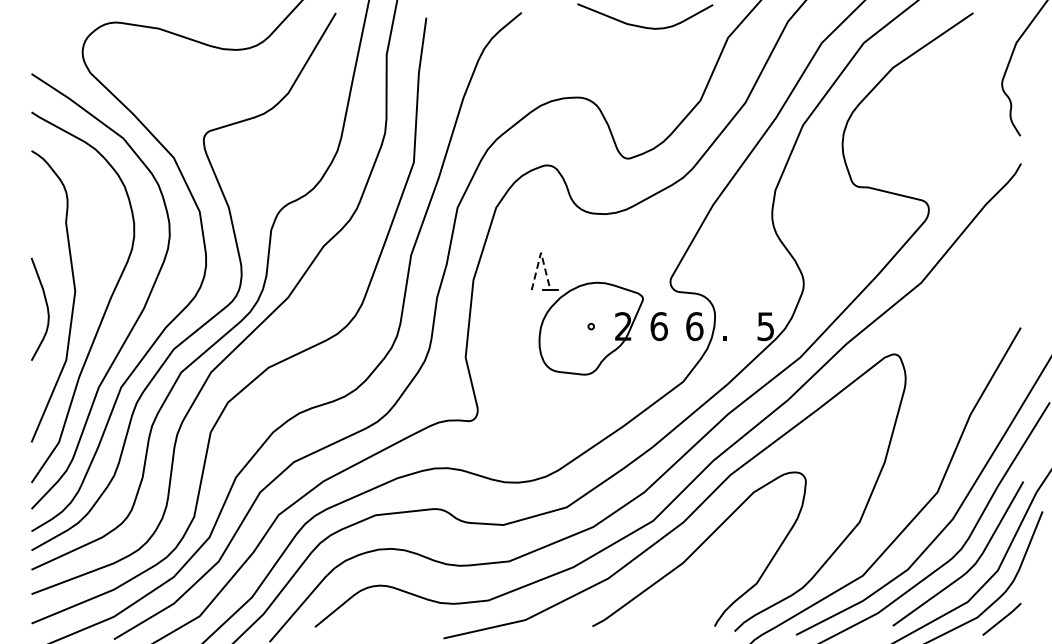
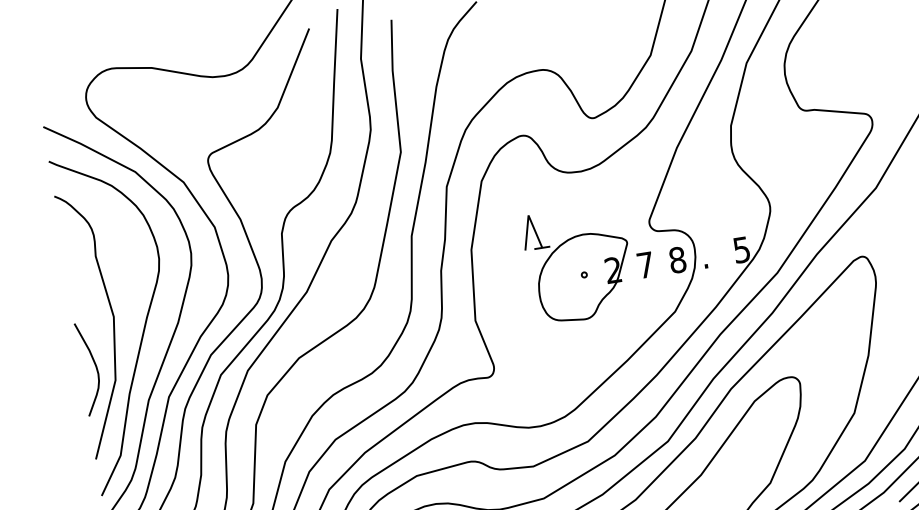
line: (541, 252) -> (528, 215), dashed -> solid
curve: (46, 307) -> (95, 366), moved
text: (658, 326) -> (644, 265), 6 -> 7
text: (694, 326) -> (677, 260), 6 -> 8

